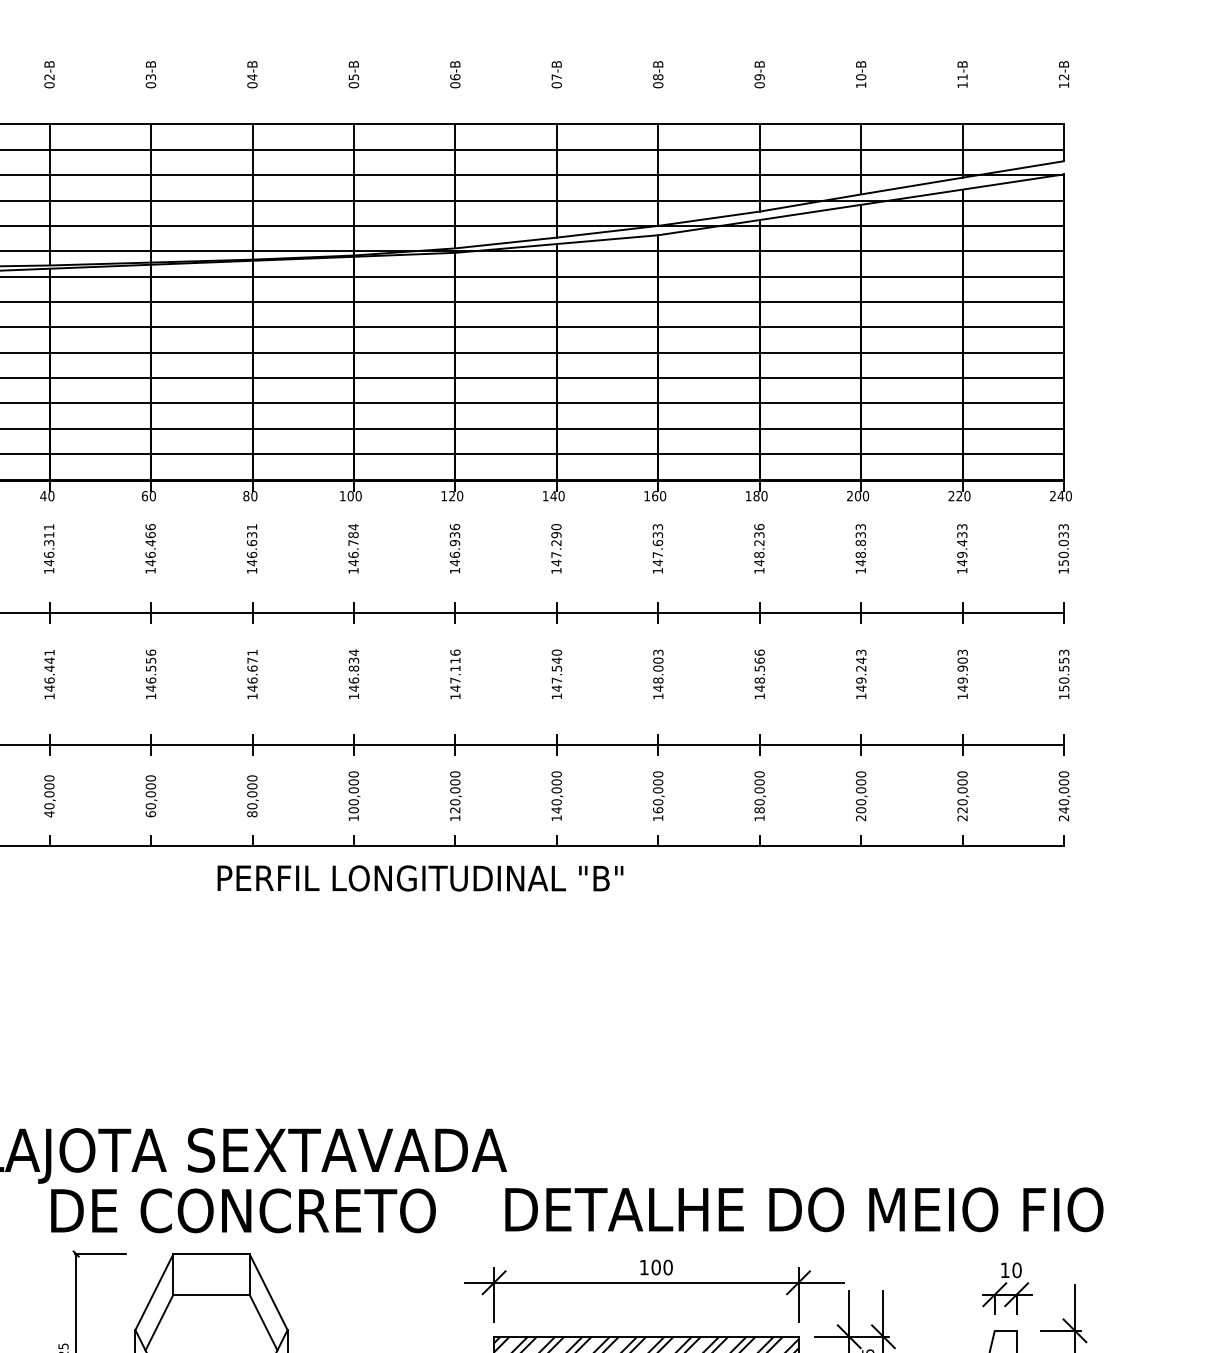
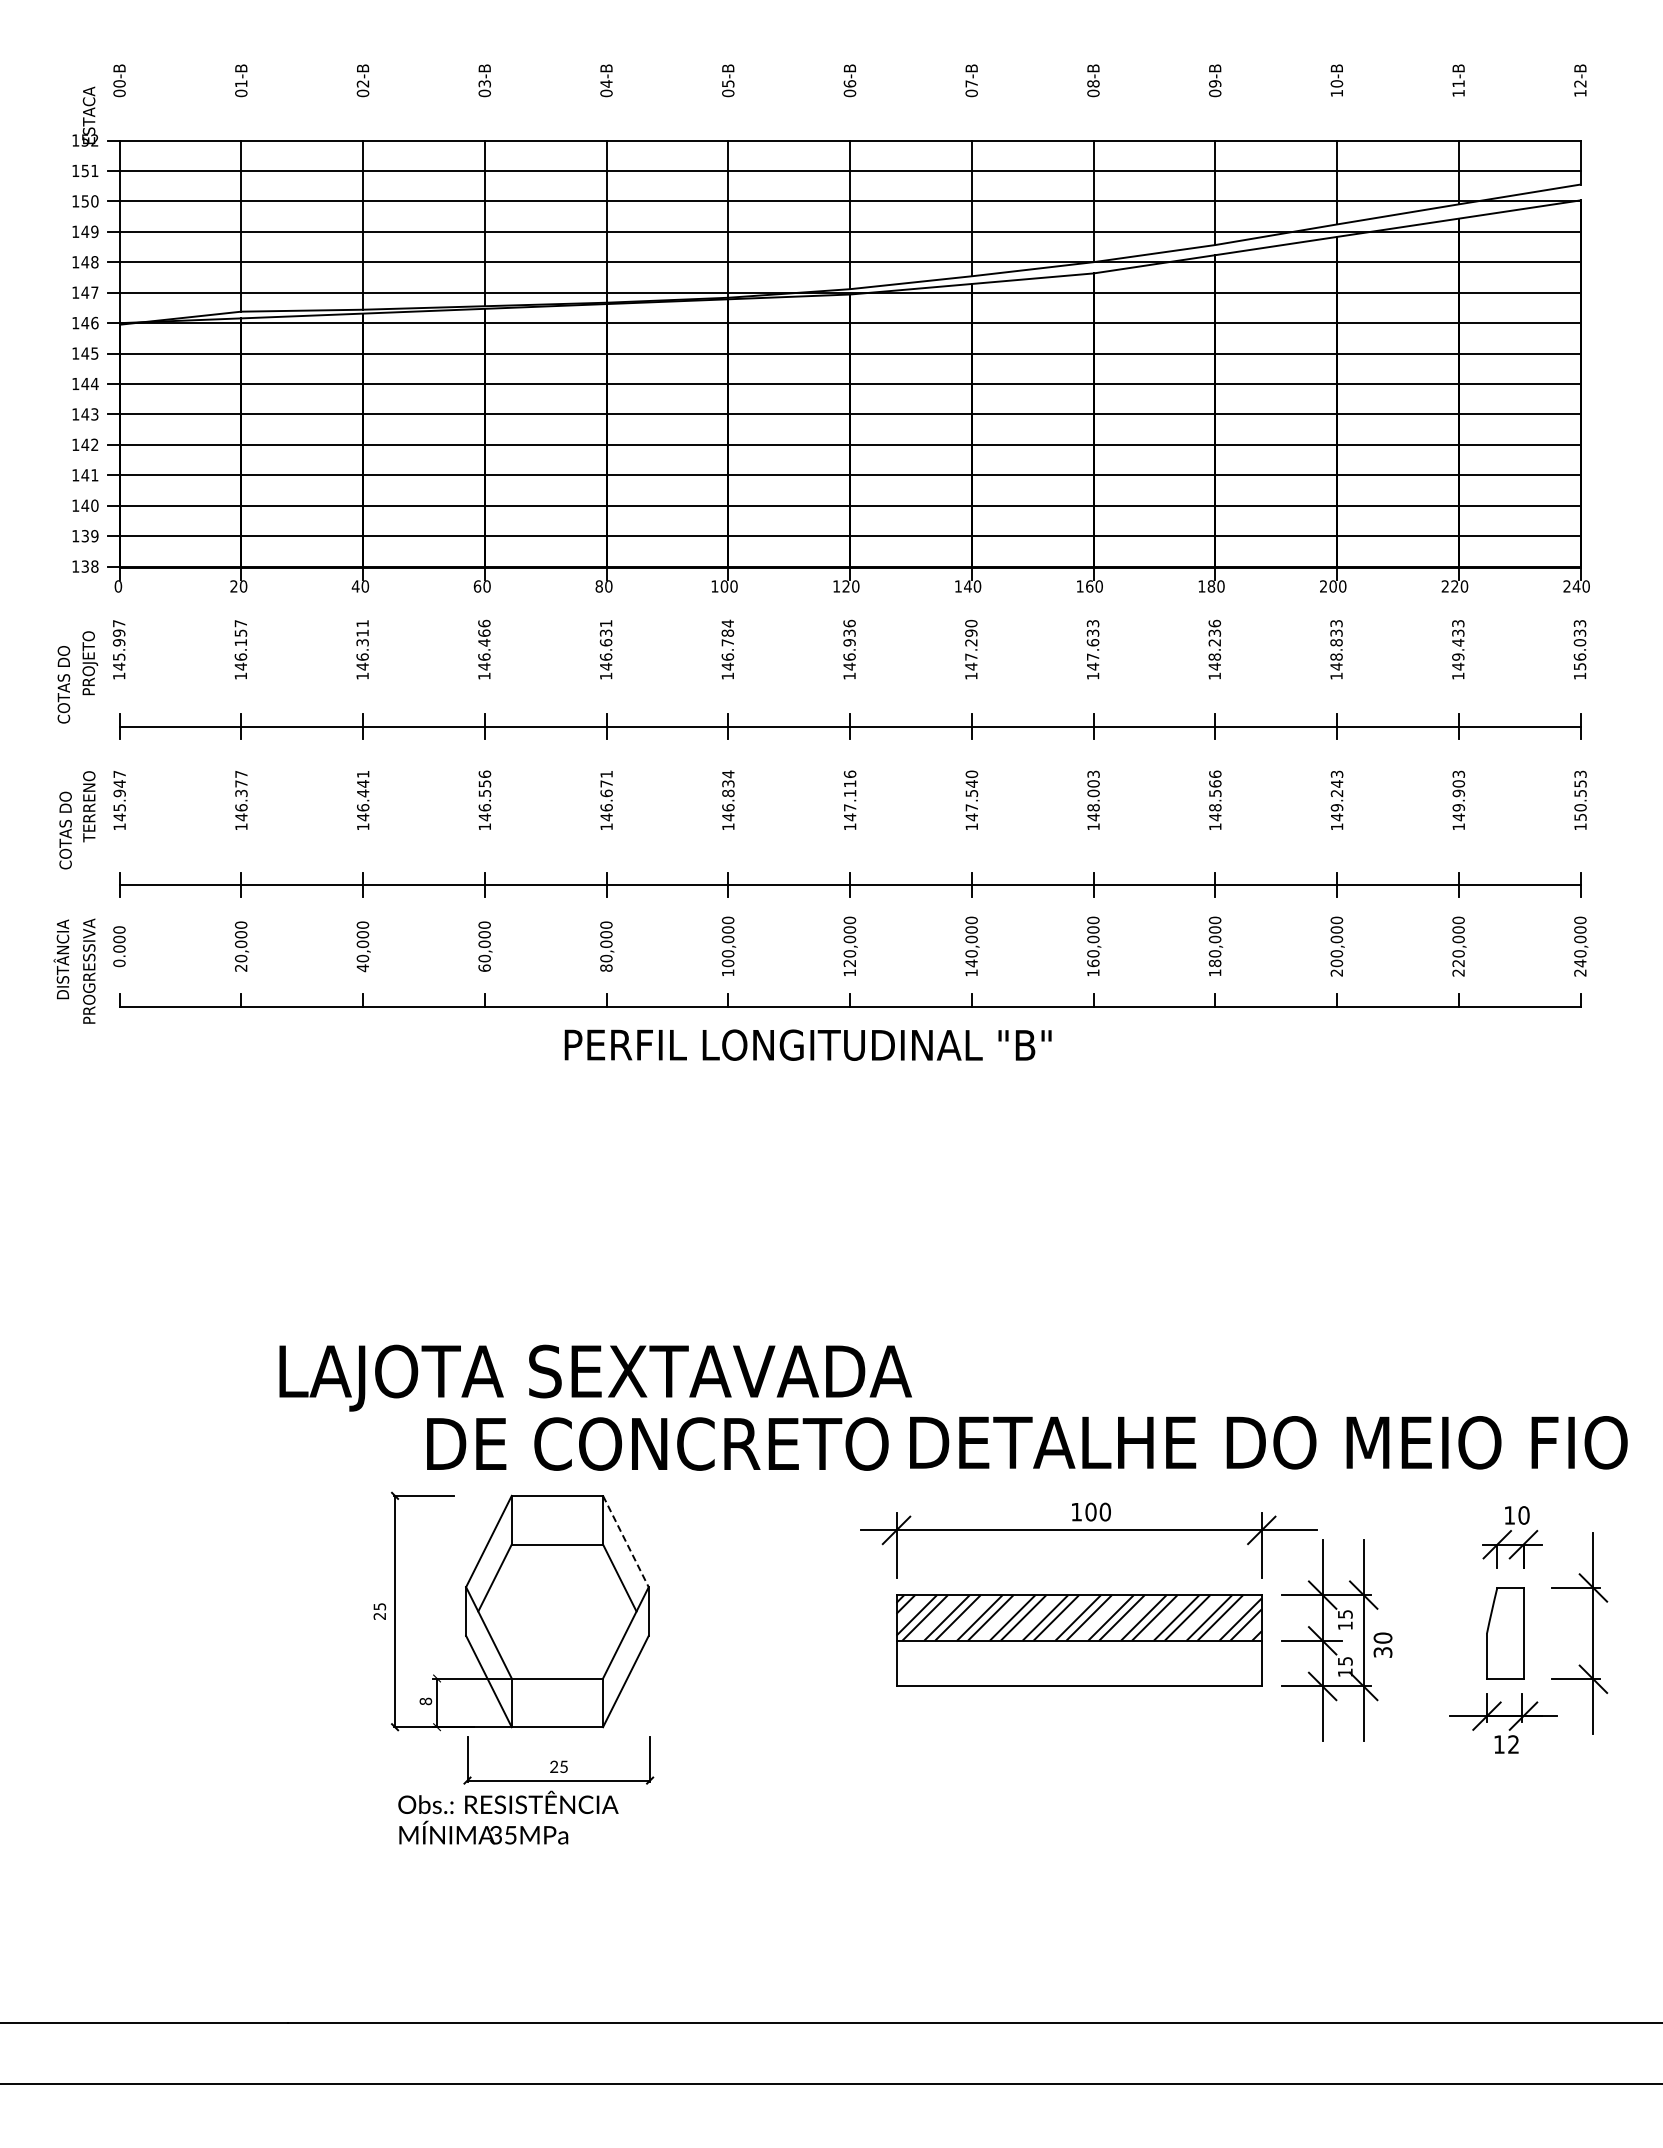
text: (1063, 554) -> (1579, 656), 150.033 -> 156.033
text: (243, 1210) -> (657, 1443), moved
line: (269, 1292) -> (626, 1541), solid -> dashed

